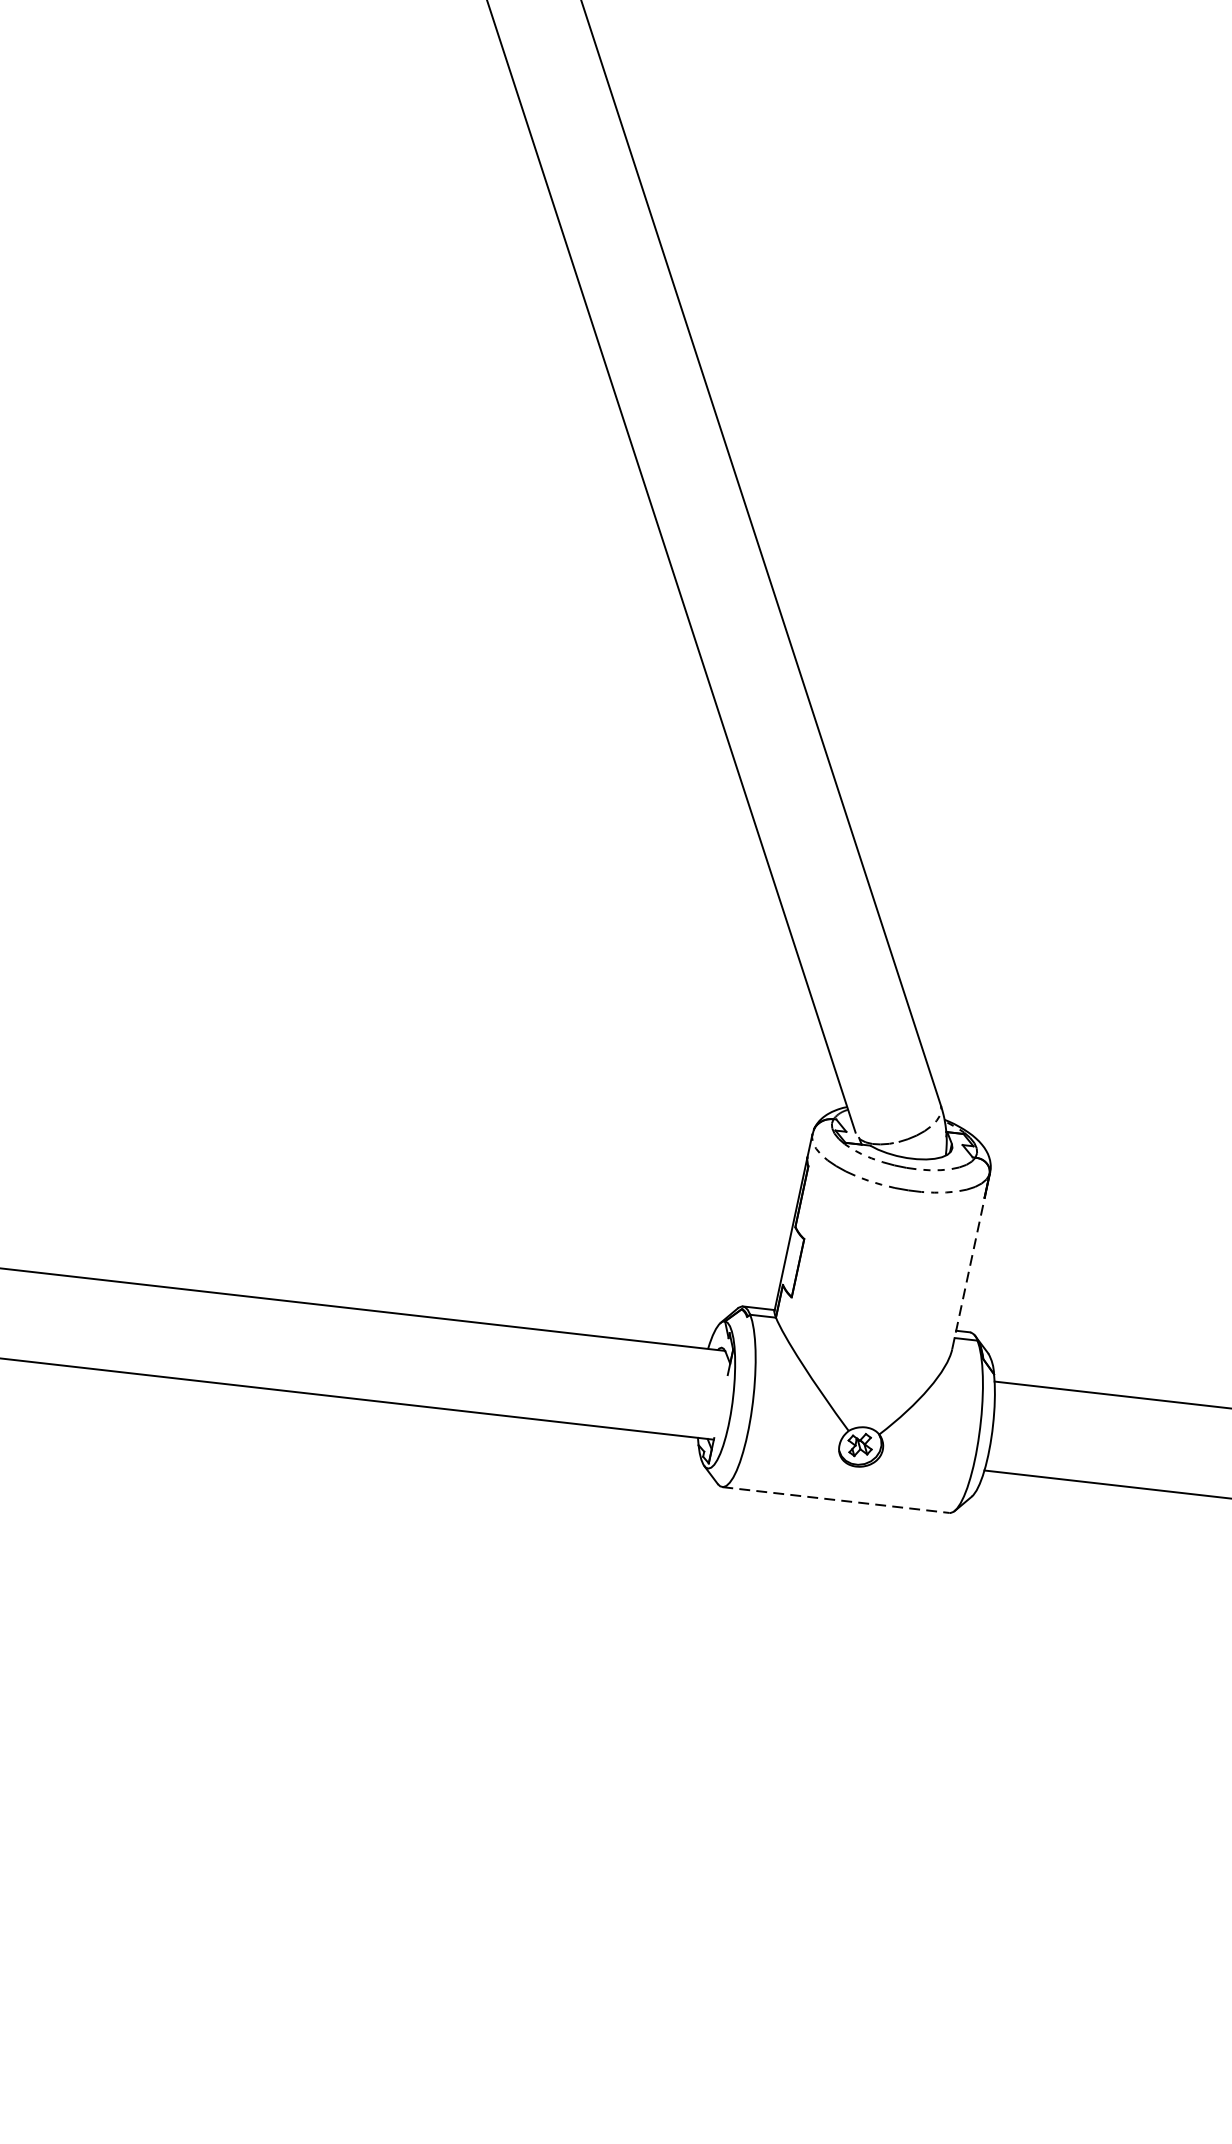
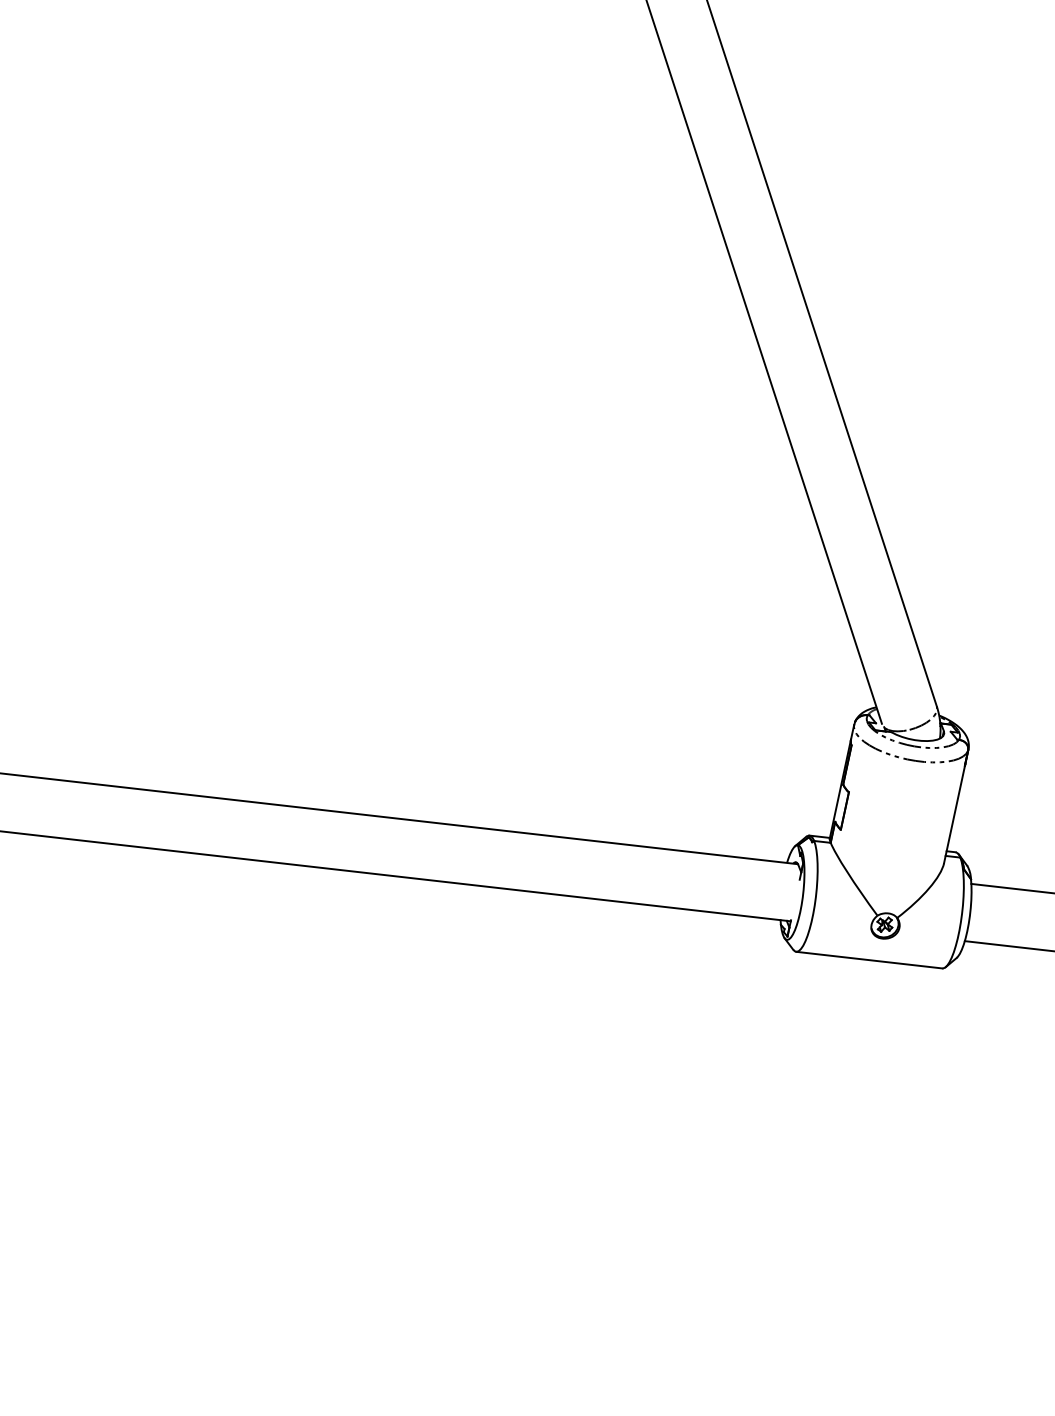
line: (968, 1272) -> (954, 813), dashed -> solid
line: (836, 1500) -> (869, 960), dashed -> solid

